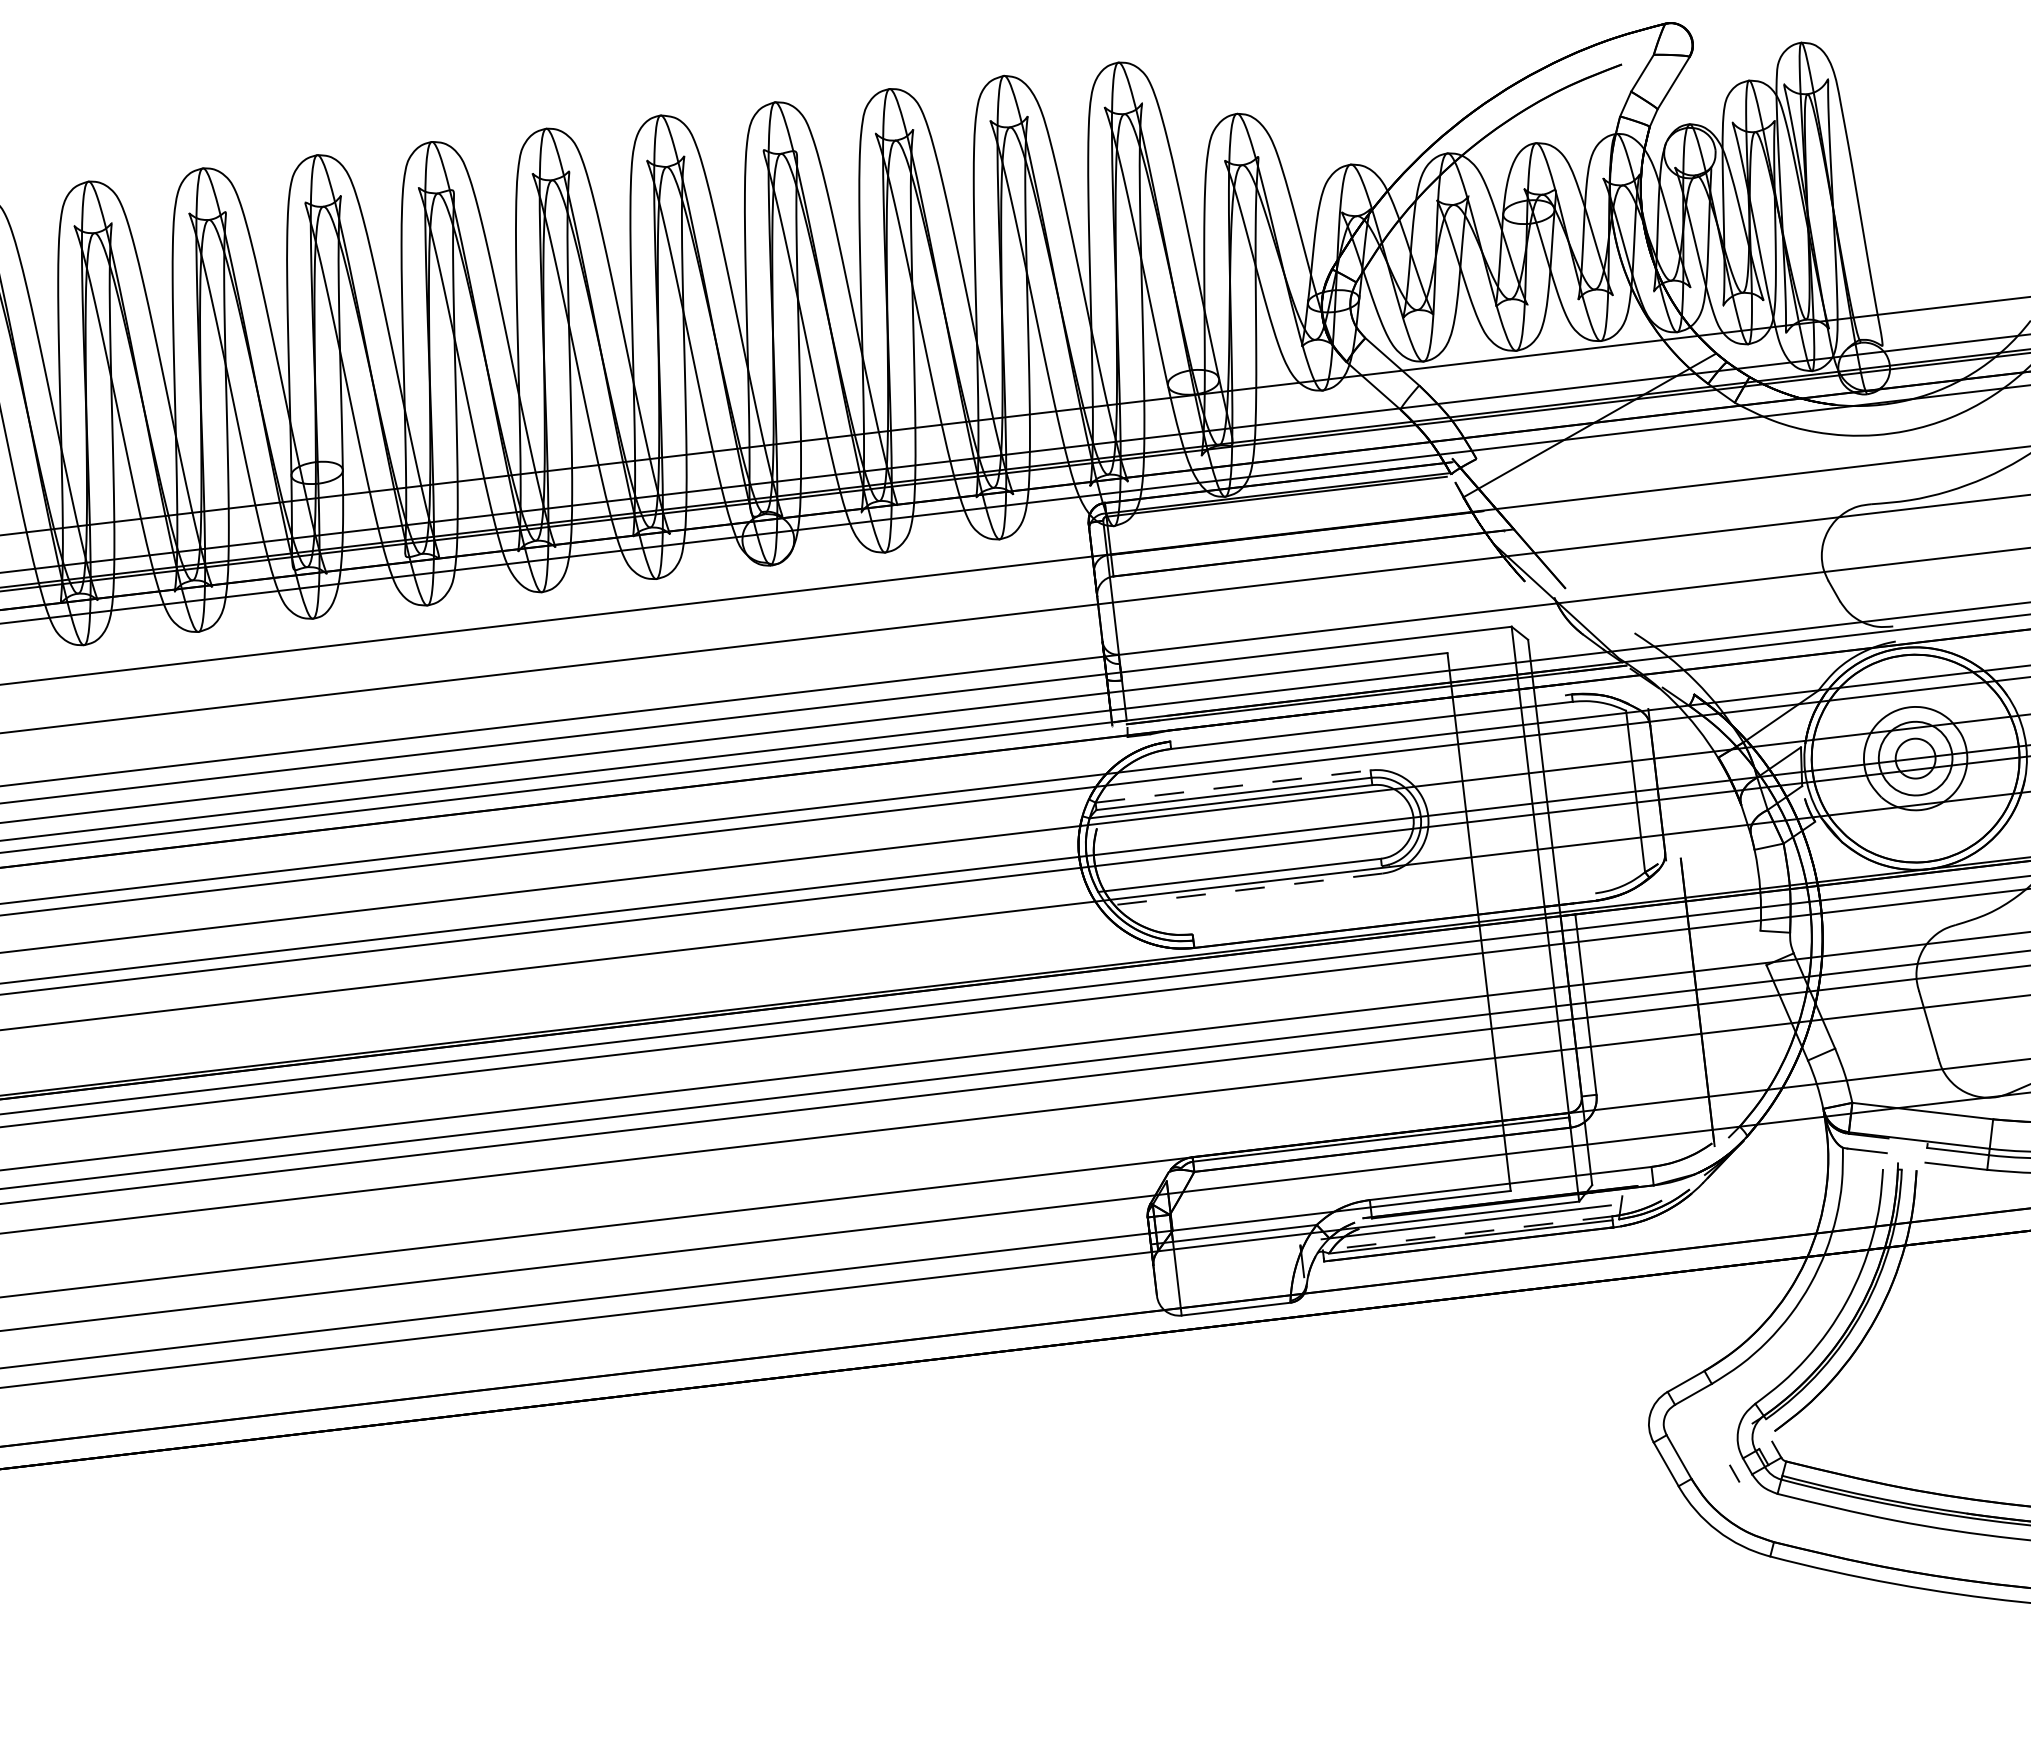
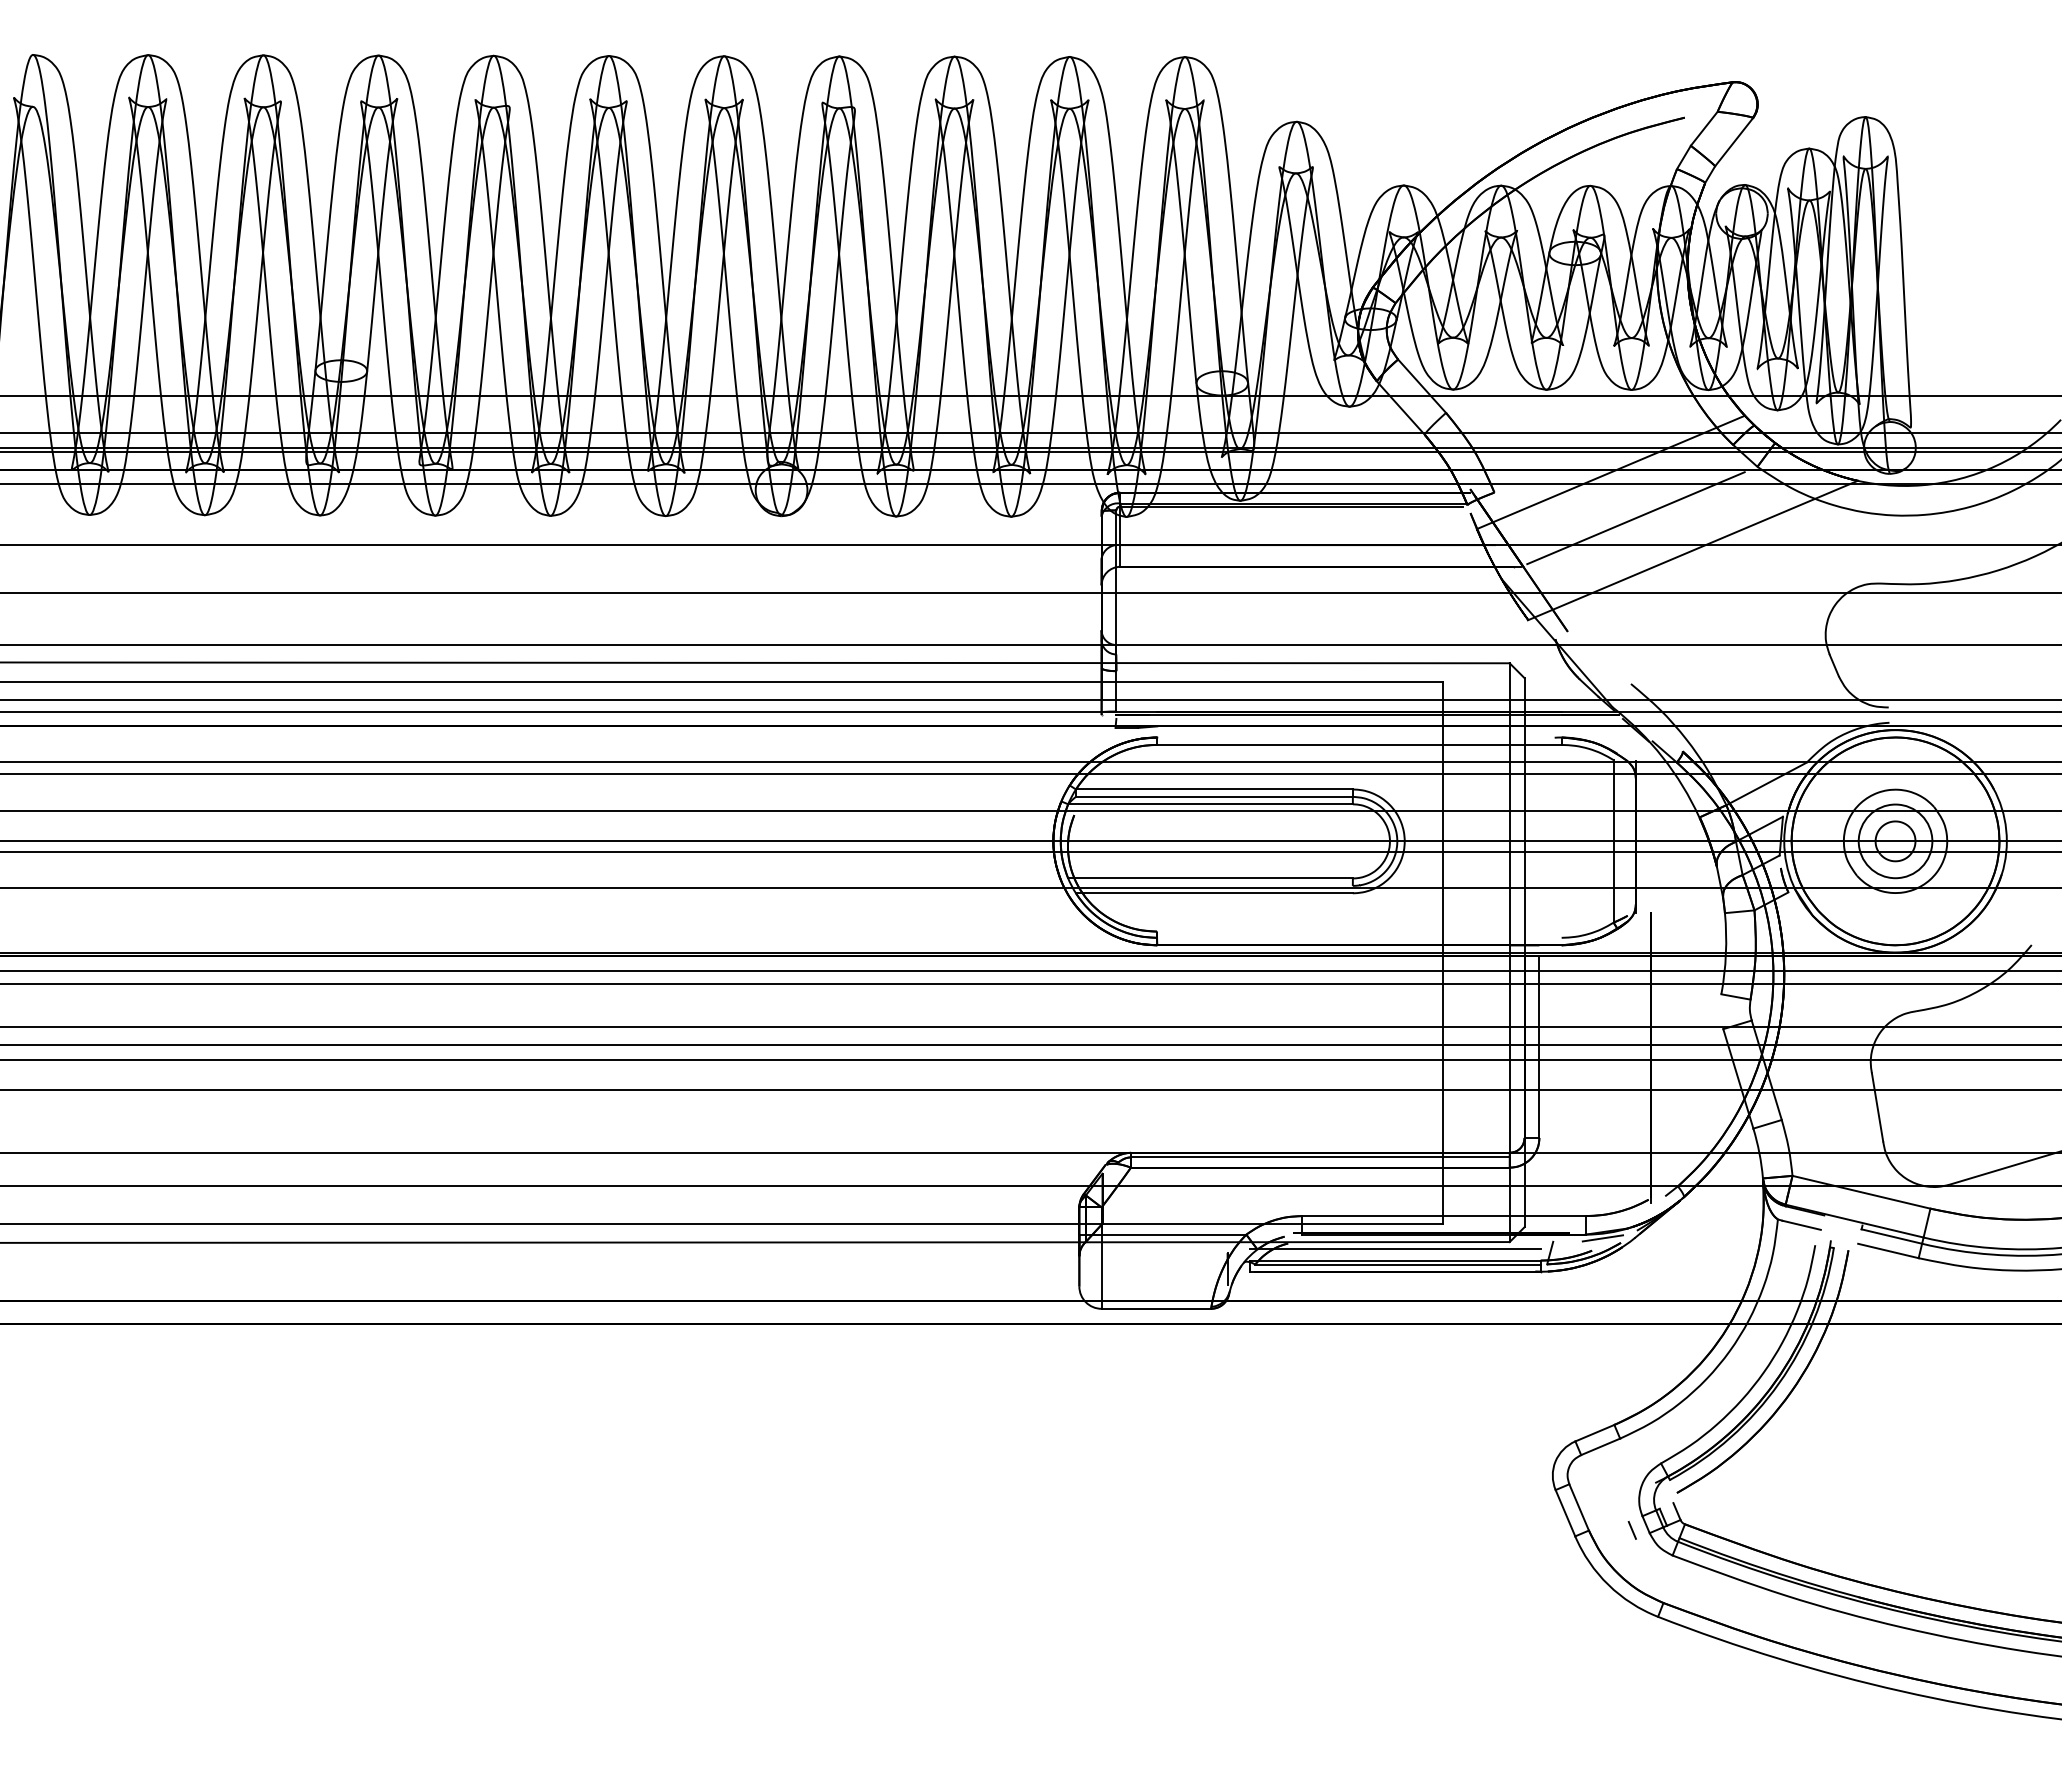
line: (1619, 468) -> (1635, 518), added
line: (1680, 493) -> (1692, 550), added
line: (1233, 786) -> (1214, 789), dashed -> solid
line: (1244, 889) -> (1213, 893), dashed -> solid
line: (1670, 1187) -> (1602, 1238), added
line: (1467, 1233) -> (1395, 1260), dashed -> solid

